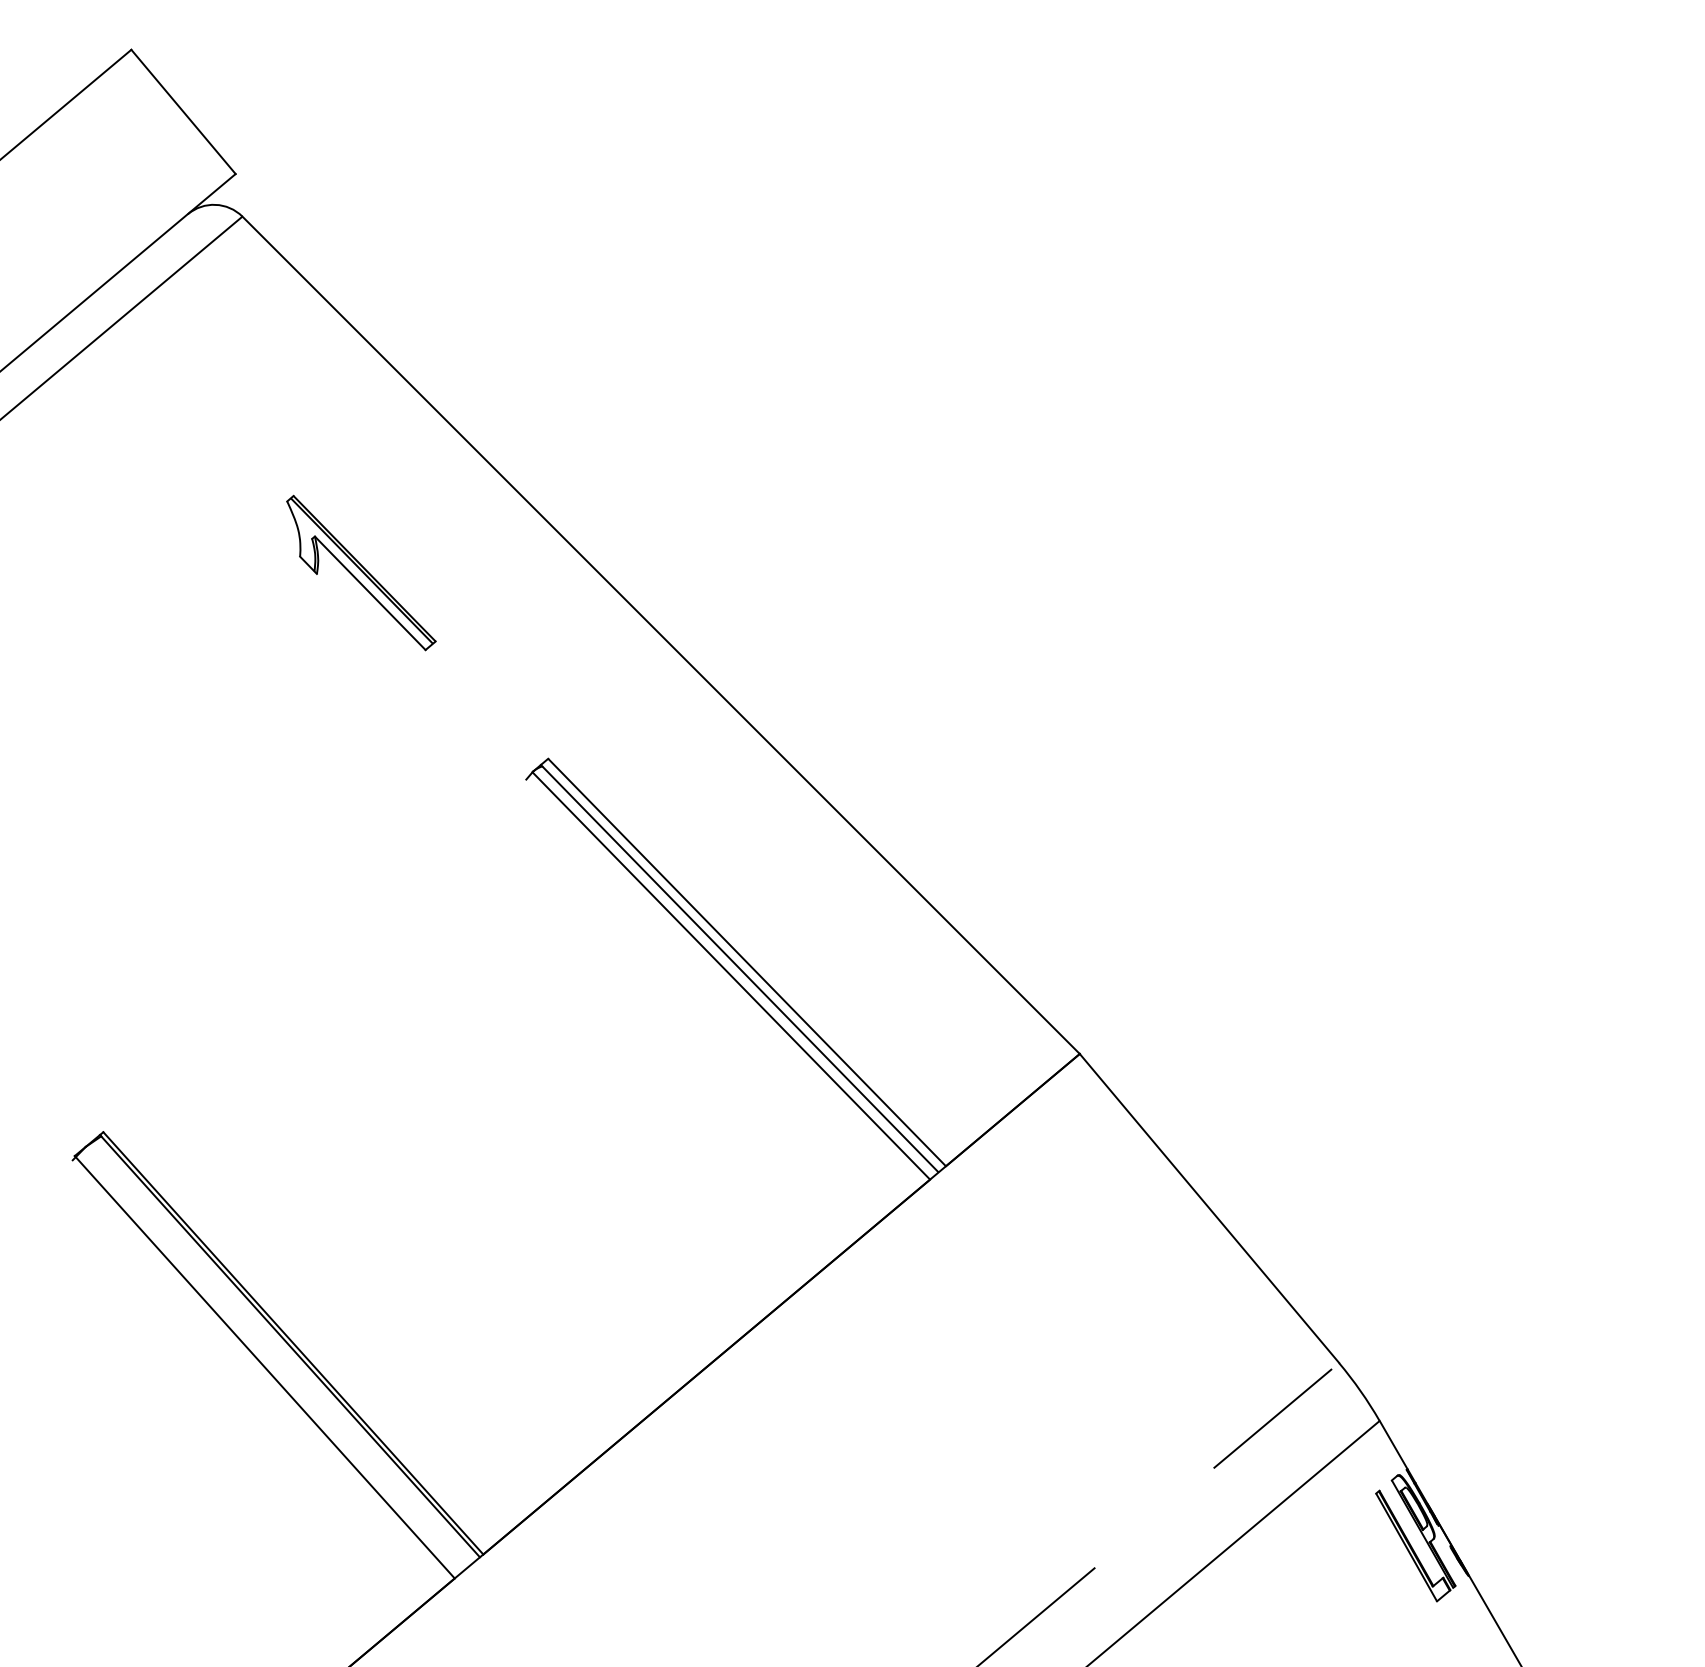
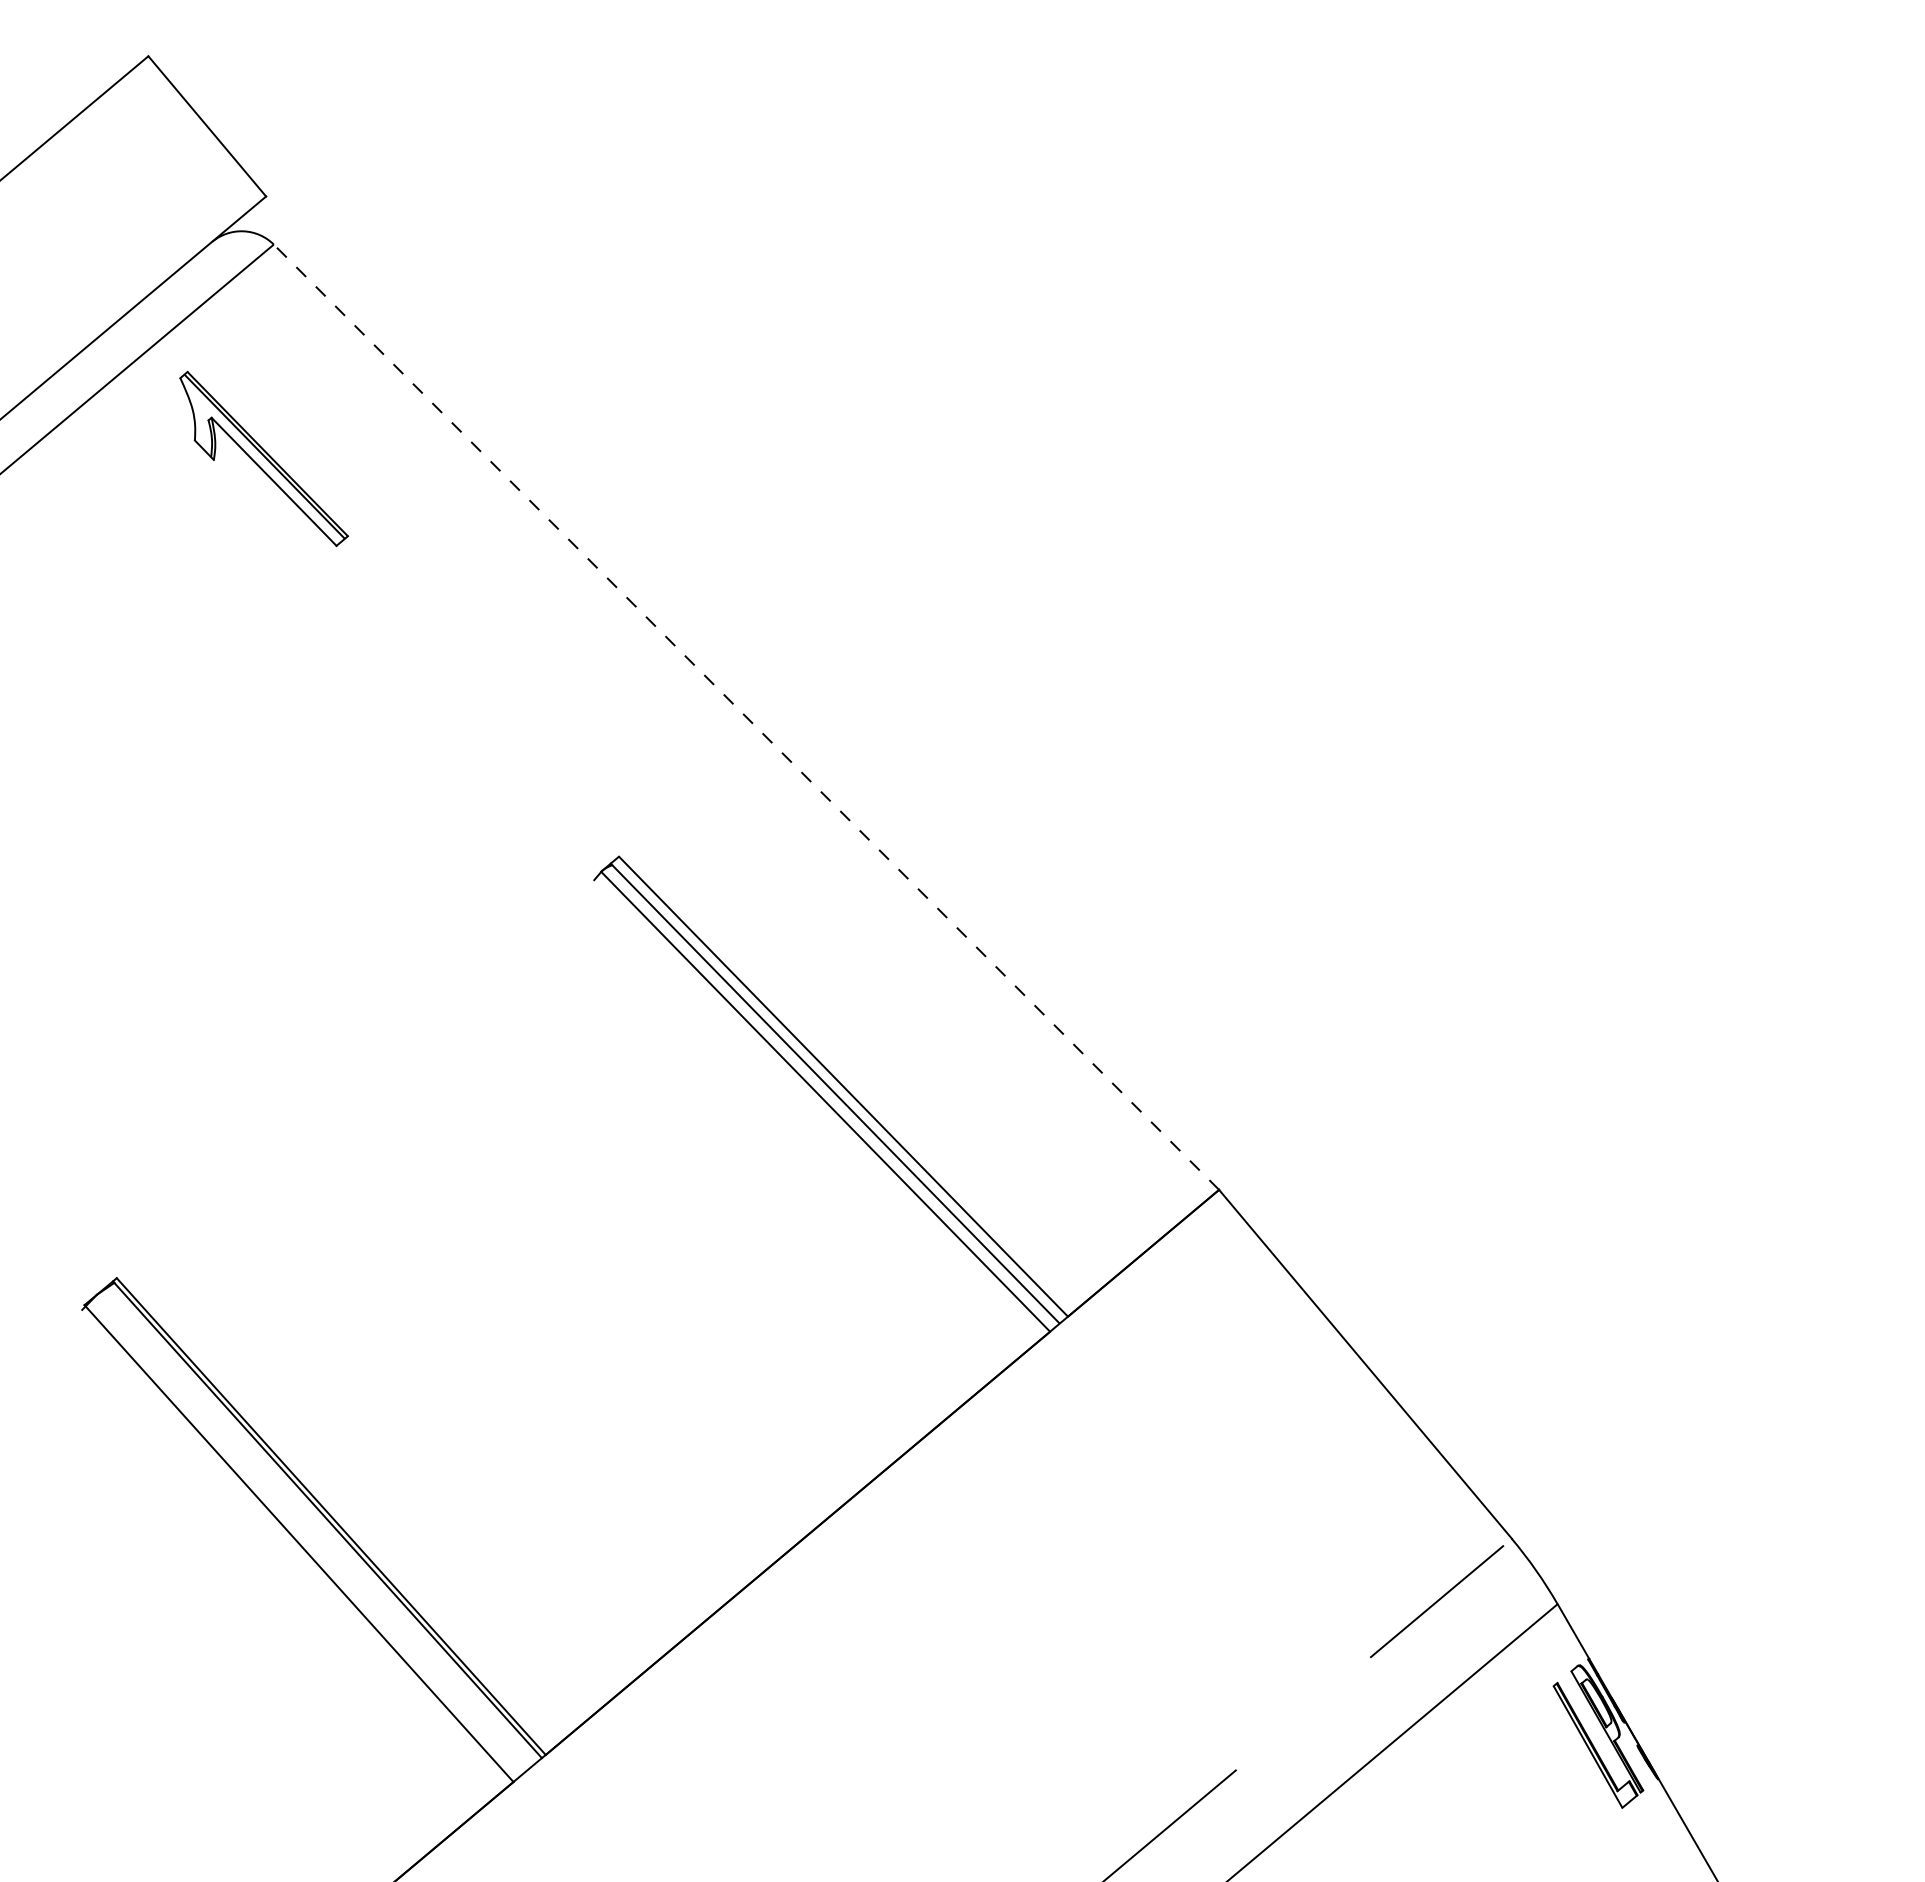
part: (360, 572) -> (263, 458), moved
line: (661, 634) -> (746, 716), solid -> dashed

